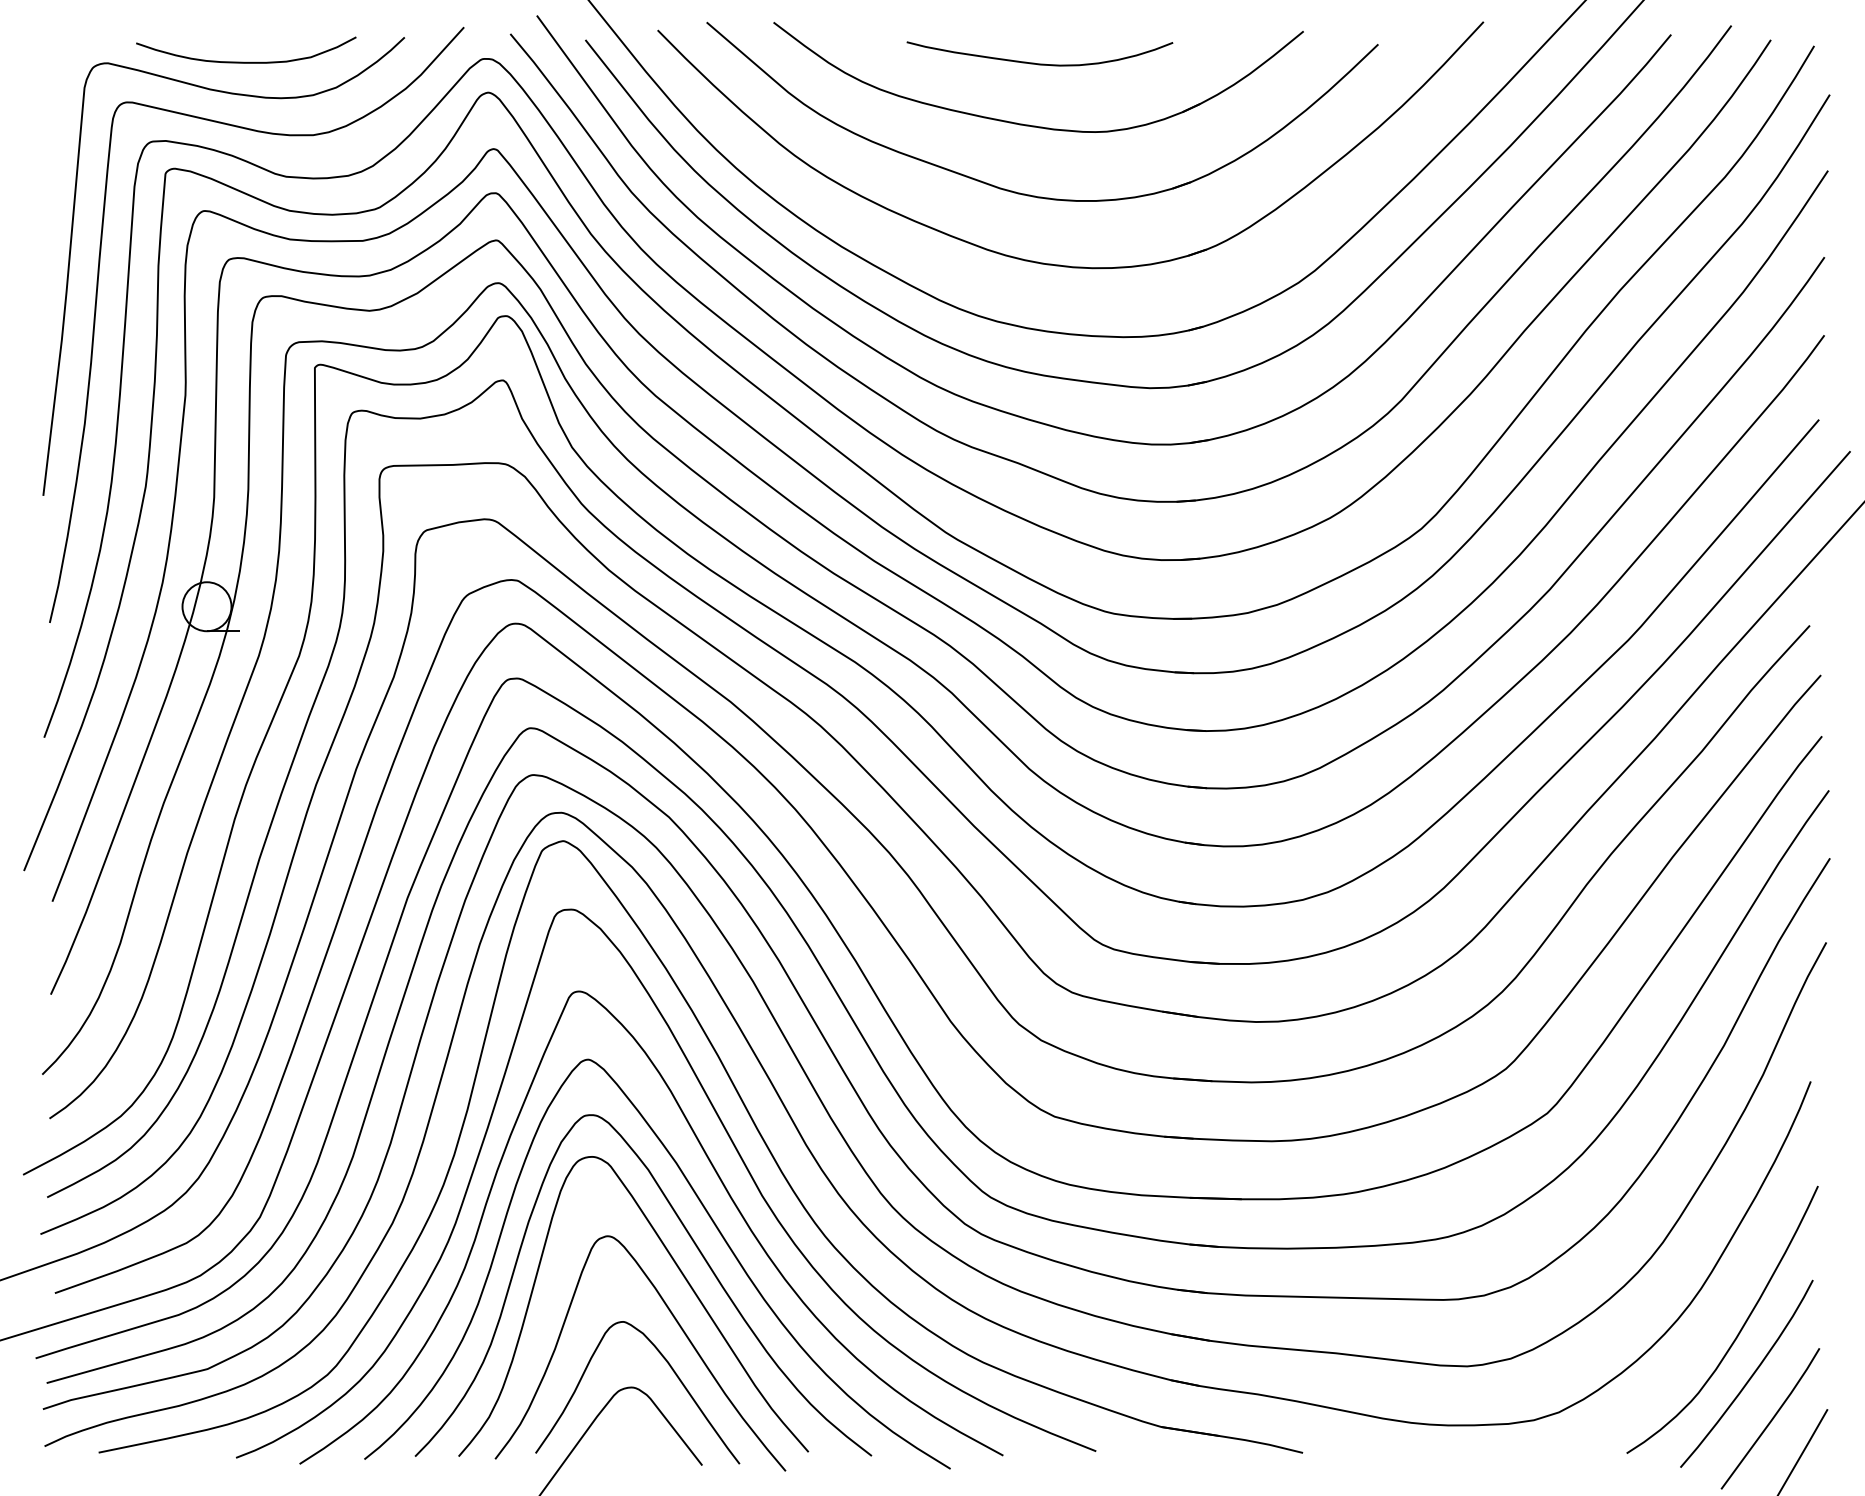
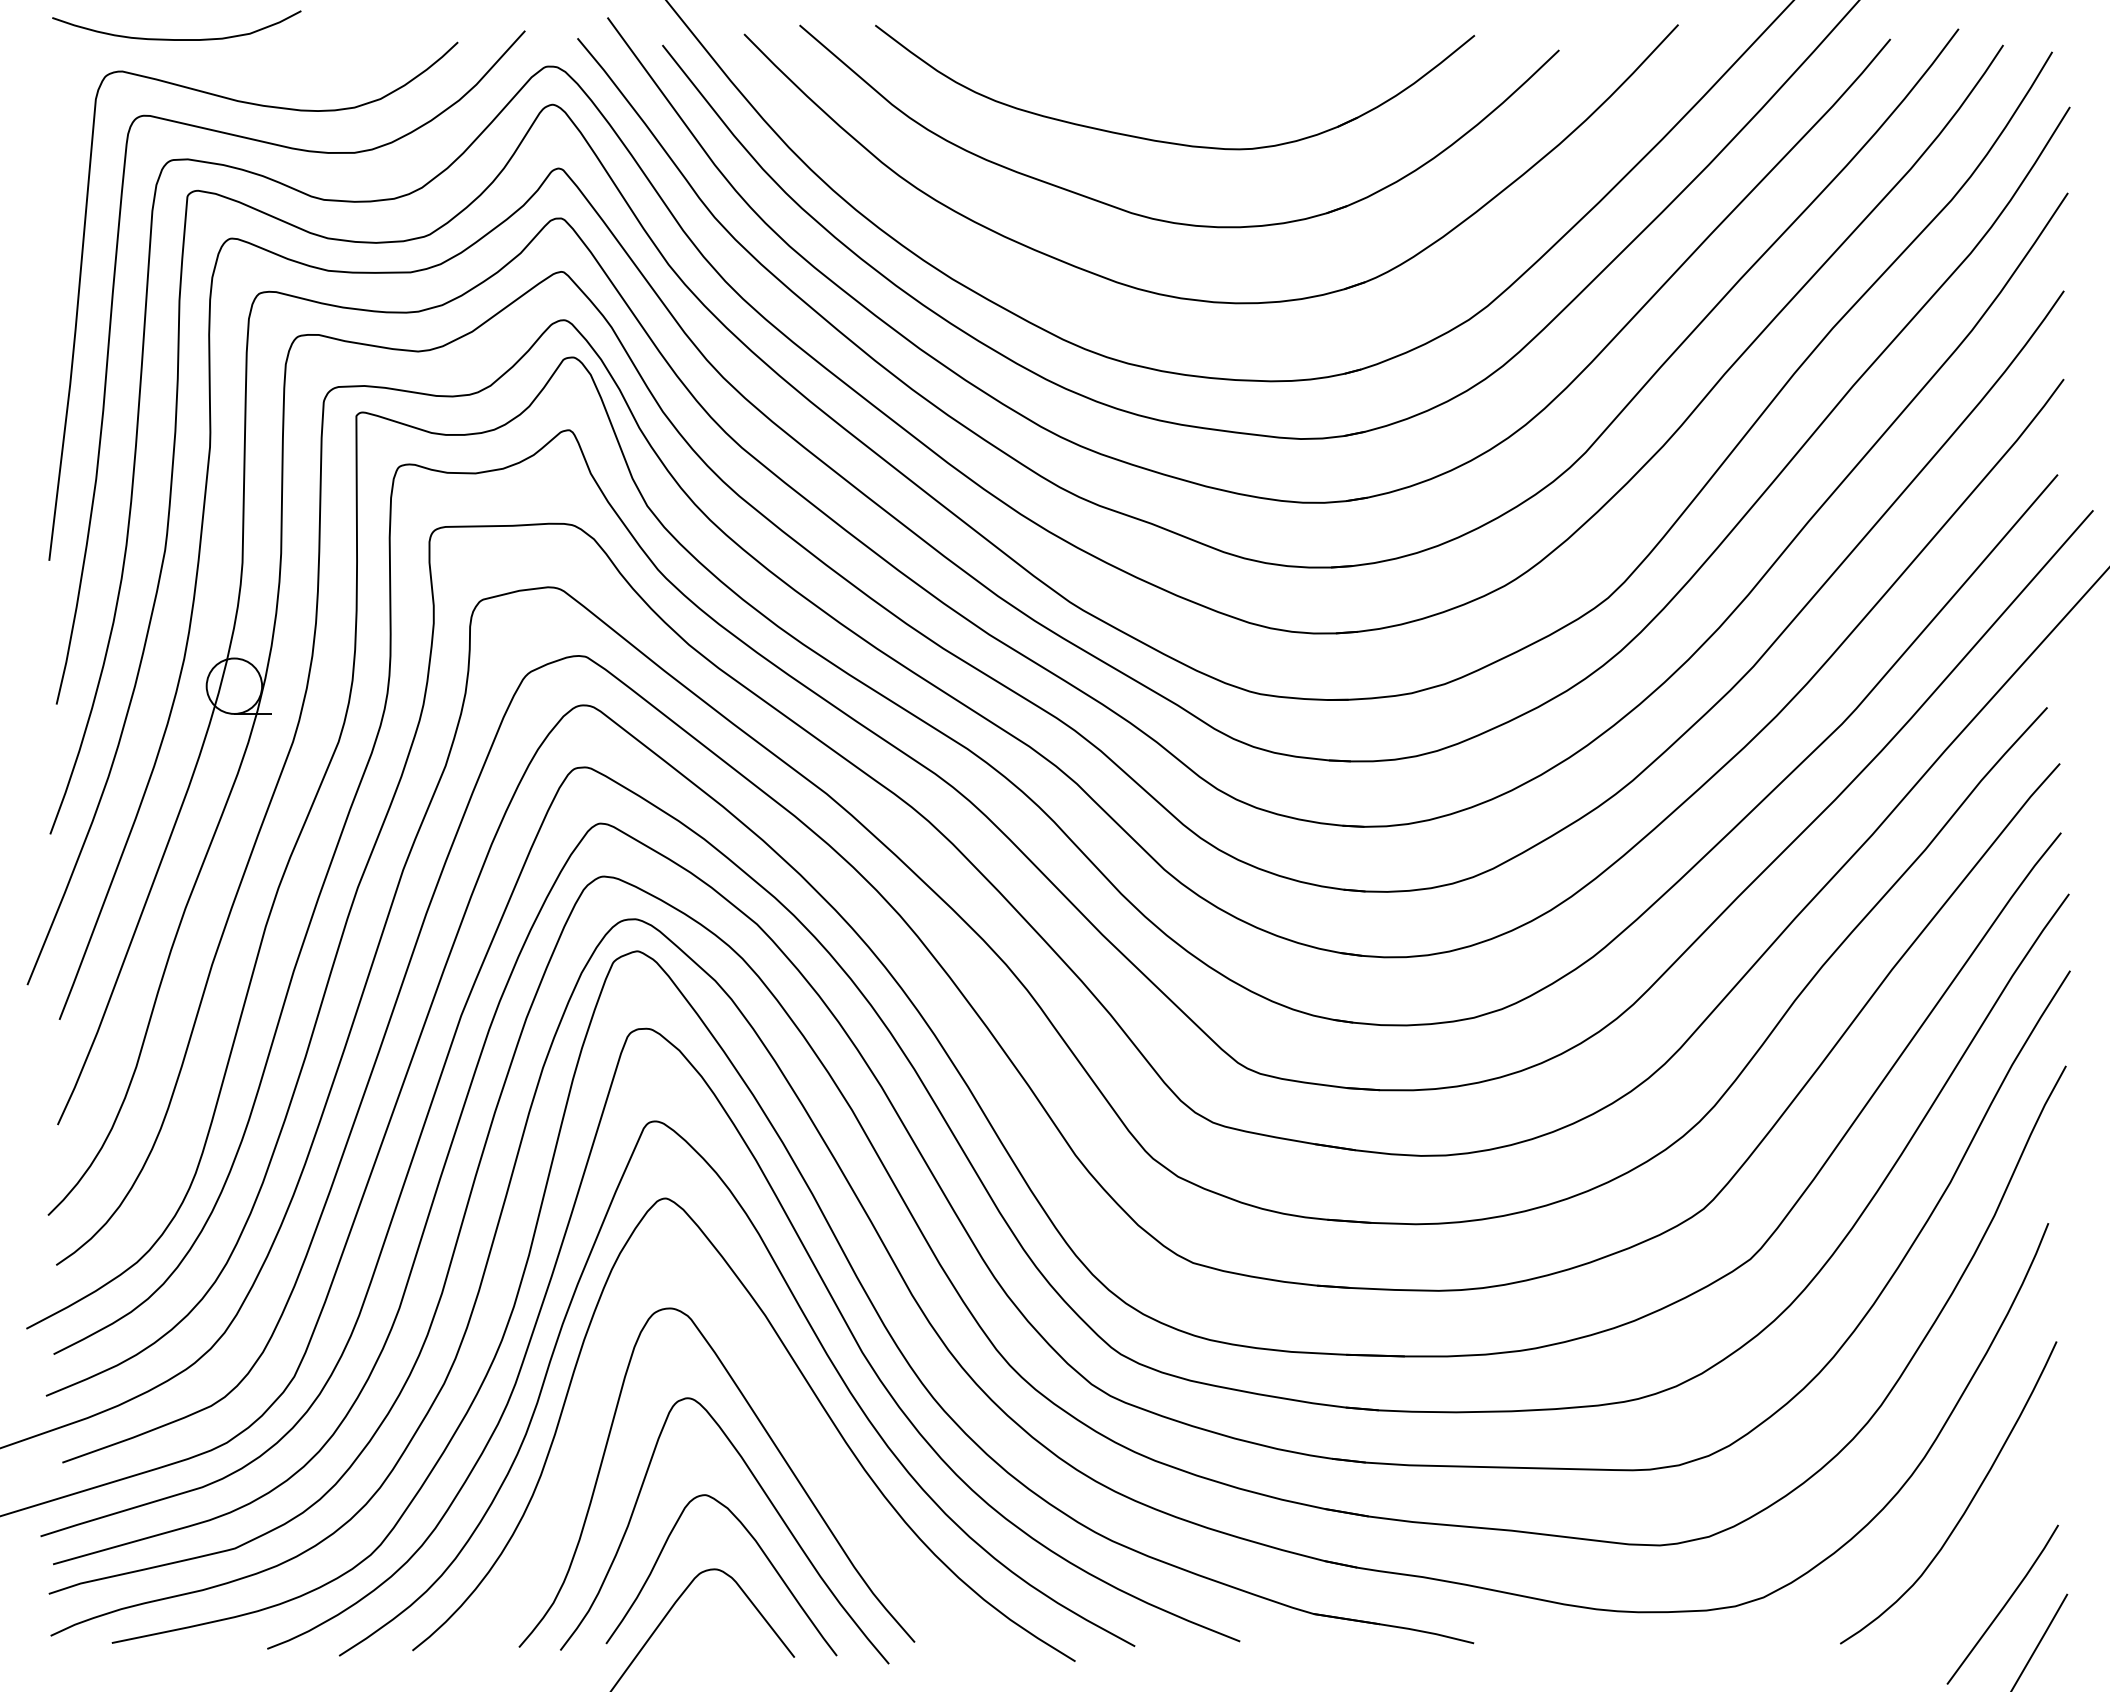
curve: (245, 62) -> (176, 39), moved
curve: (1039, 63) -> (1176, 71), removed
curve: (697, 1249) -> (789, 1413), removed
curve: (1750, 1376) -> (1980, 1556), removed

